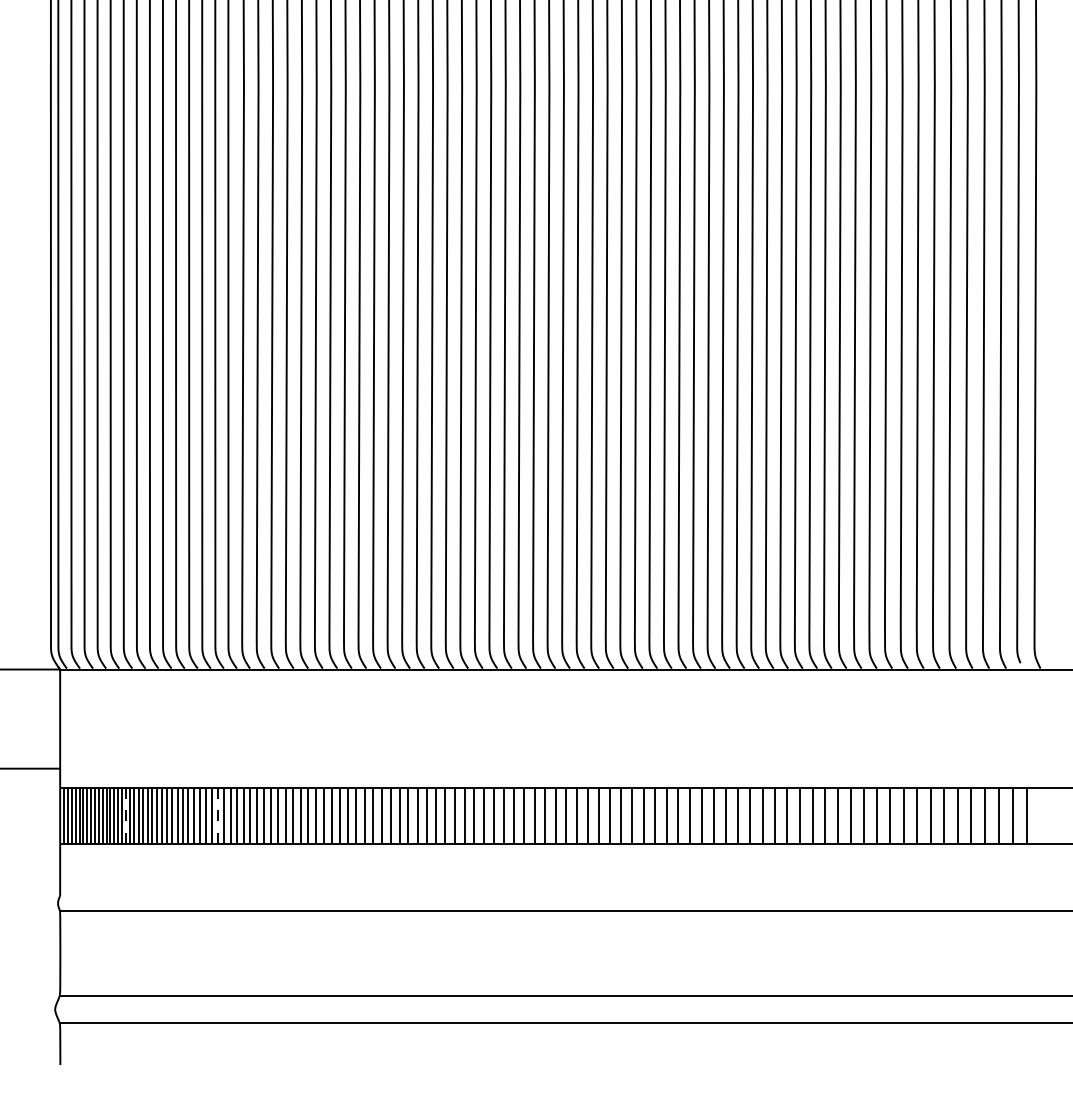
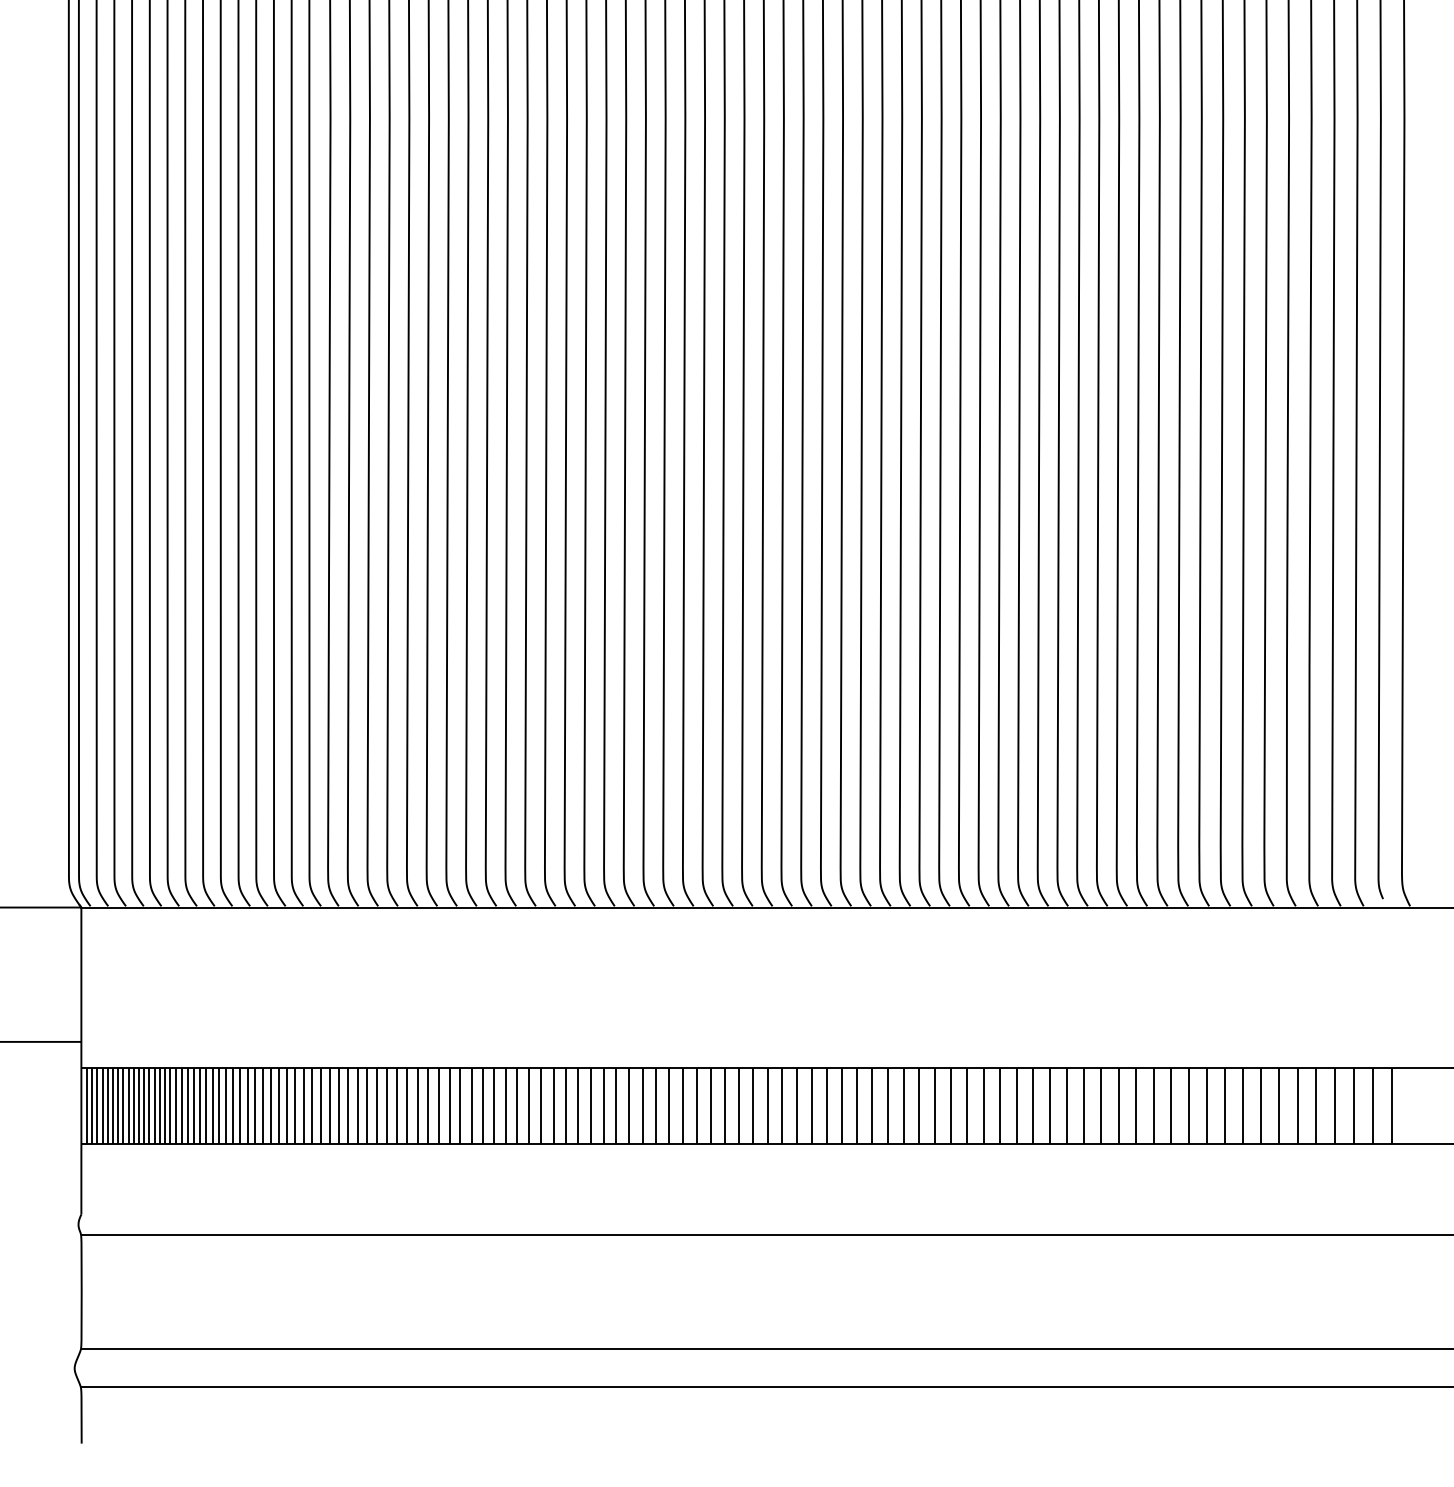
line: (125, 815) -> (170, 1105), dashed -> solid
line: (218, 815) -> (295, 1105), dashed -> solid

